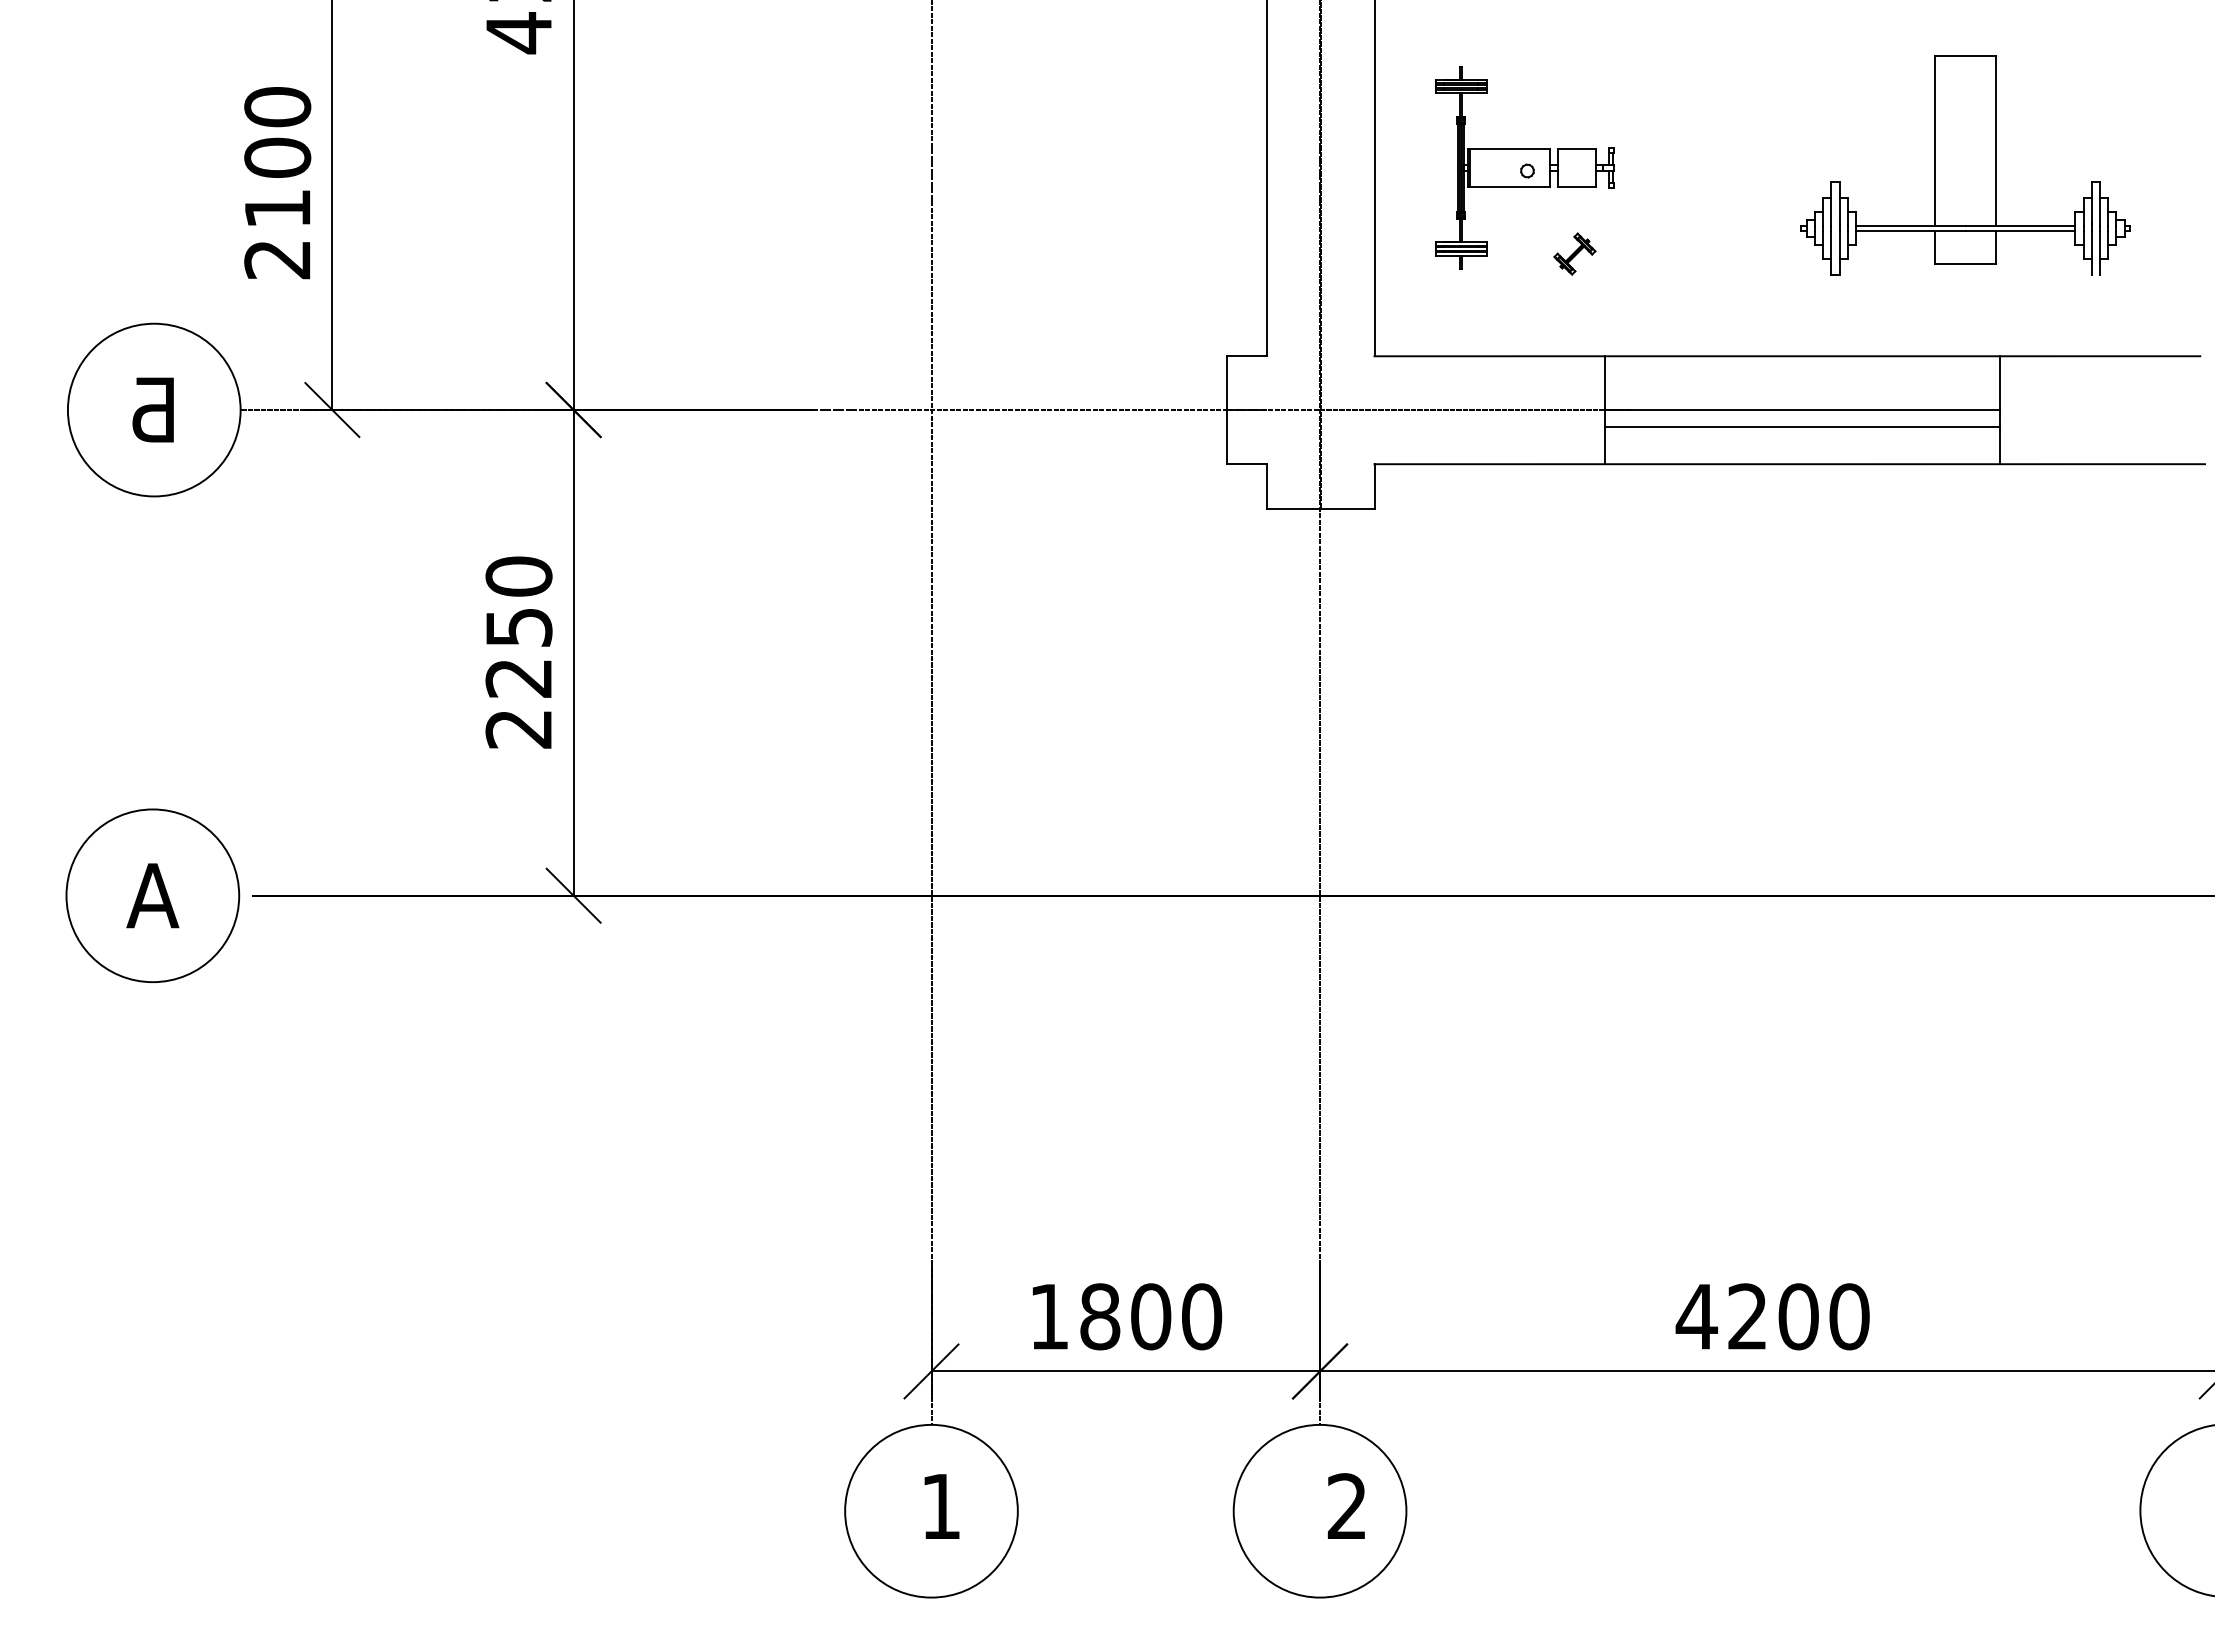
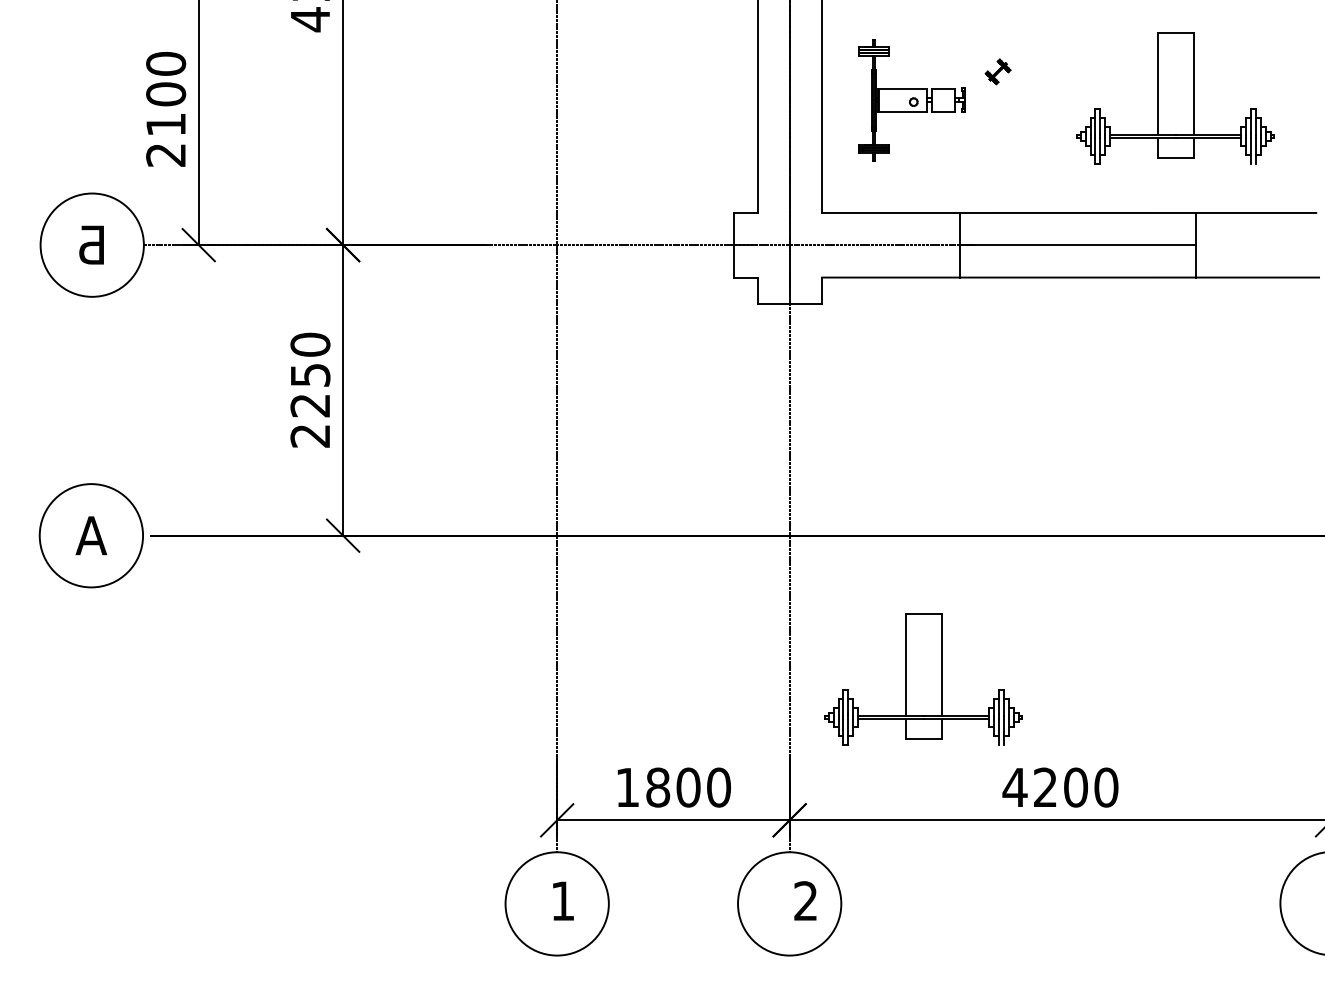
part: (1573, 253) -> (997, 71), moved
line: (1802, 427) -> (1078, 255), removed
part: (1543, 1136) -> (923, 679), added

